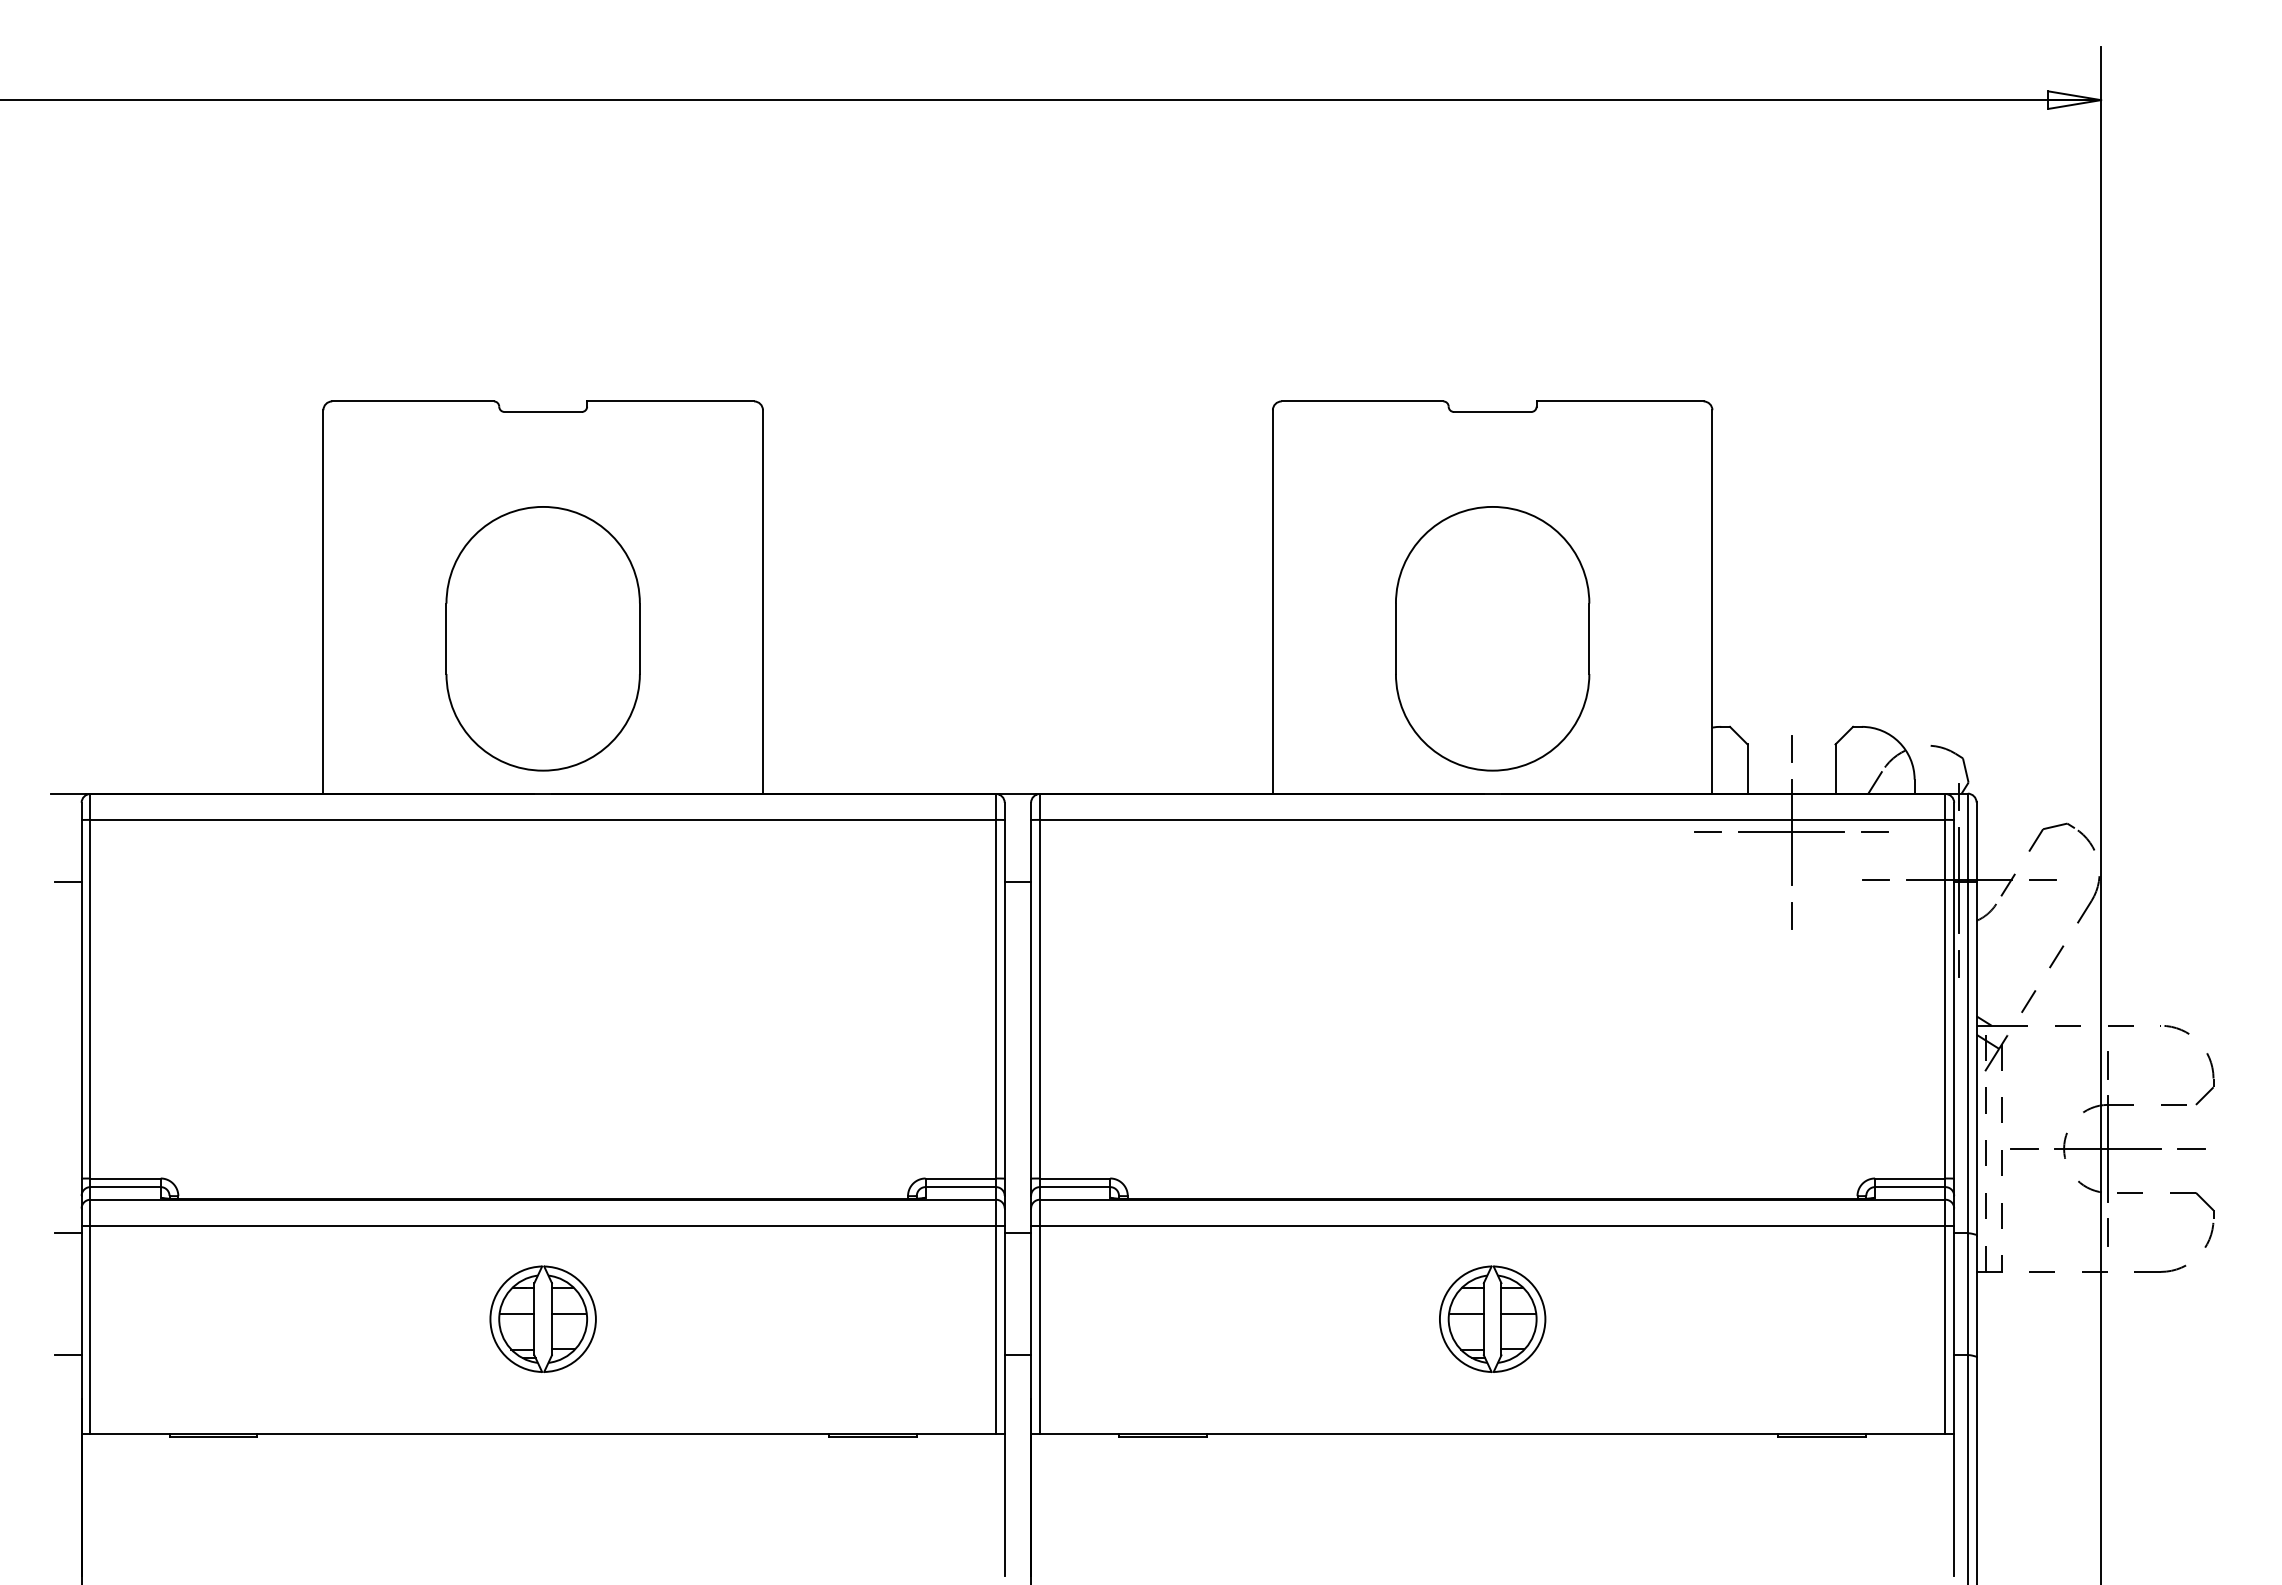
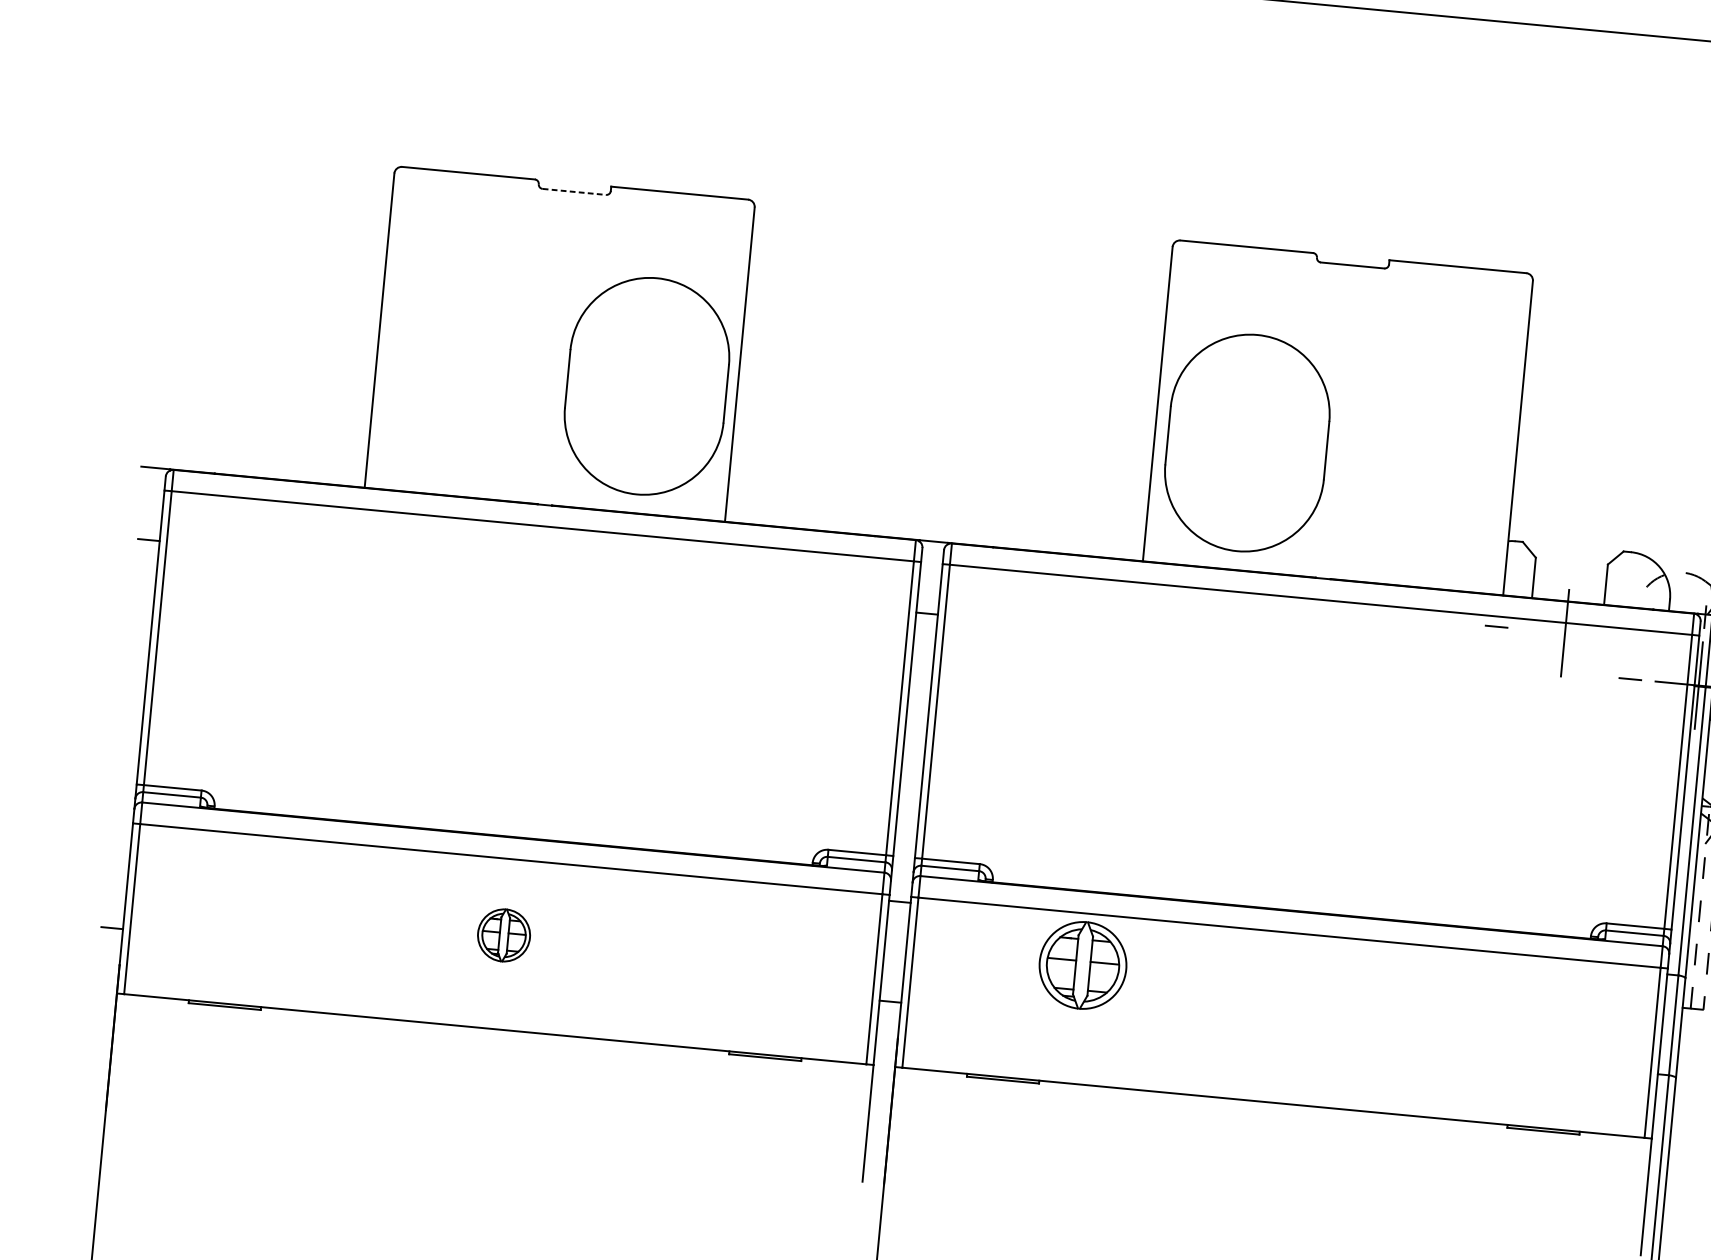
line: (543, 411) -> (574, 191), solid -> dashed
part: (542, 638) -> (646, 386), moved
part: (1492, 638) -> (1247, 442), moved
line: (1791, 748) -> (1571, 564), removed
line: (1875, 781) -> (1637, 598), removed
line: (1874, 831) -> (1633, 638), removed
line: (1791, 832) -> (1565, 633), removed
line: (1791, 915) -> (1558, 701), removed
line: (1959, 963) -> (1692, 753), removed
line: (68, 1233) -> (121, 828), removed
part: (542, 1318) -> (503, 934), size x0.6
part: (1492, 1318) -> (1082, 964), moved

